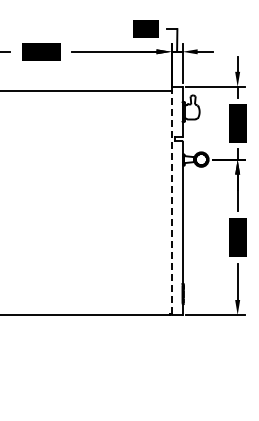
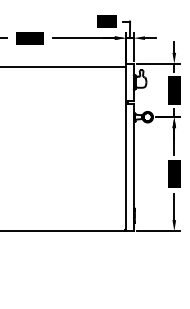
line: (171, 201) -> (125, 147), dashed -> solid

